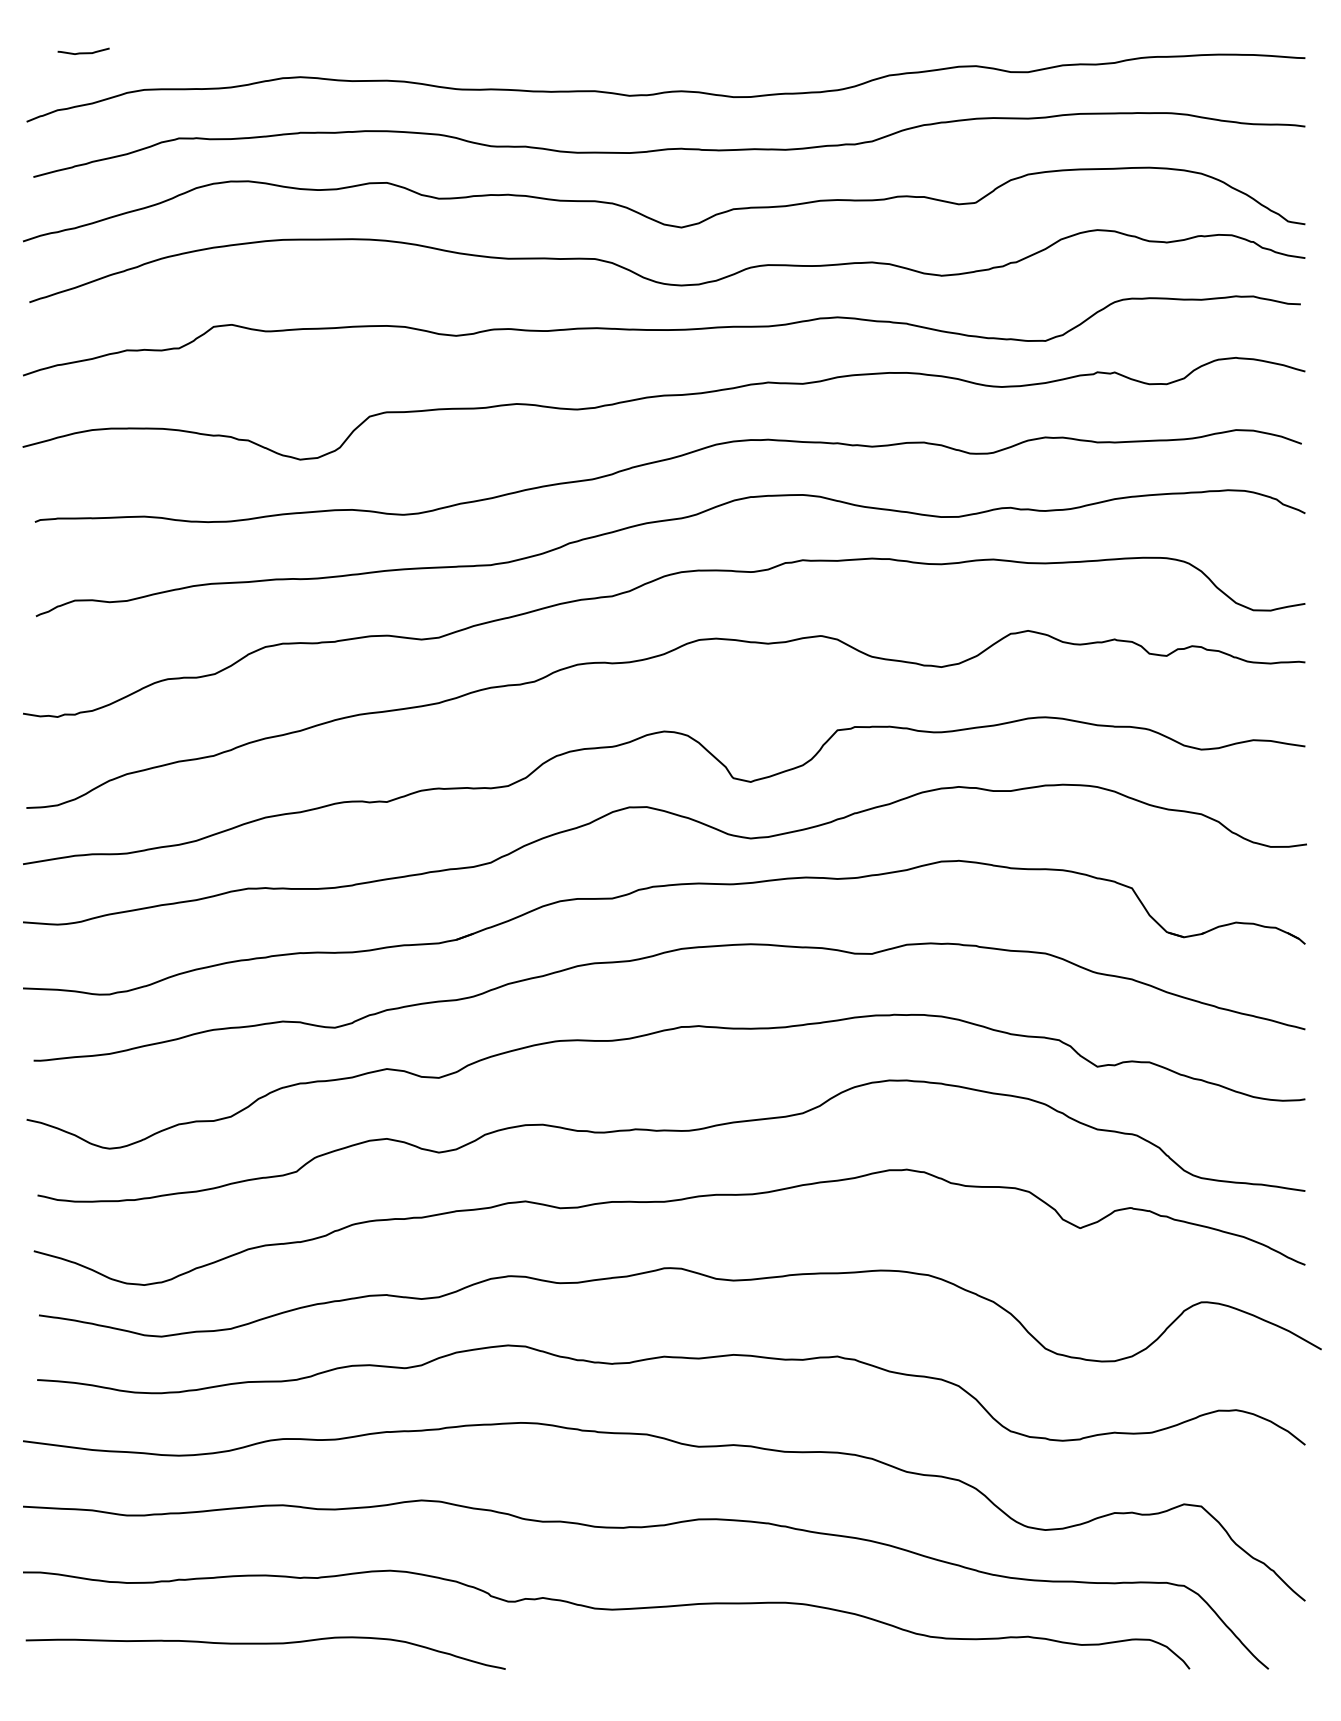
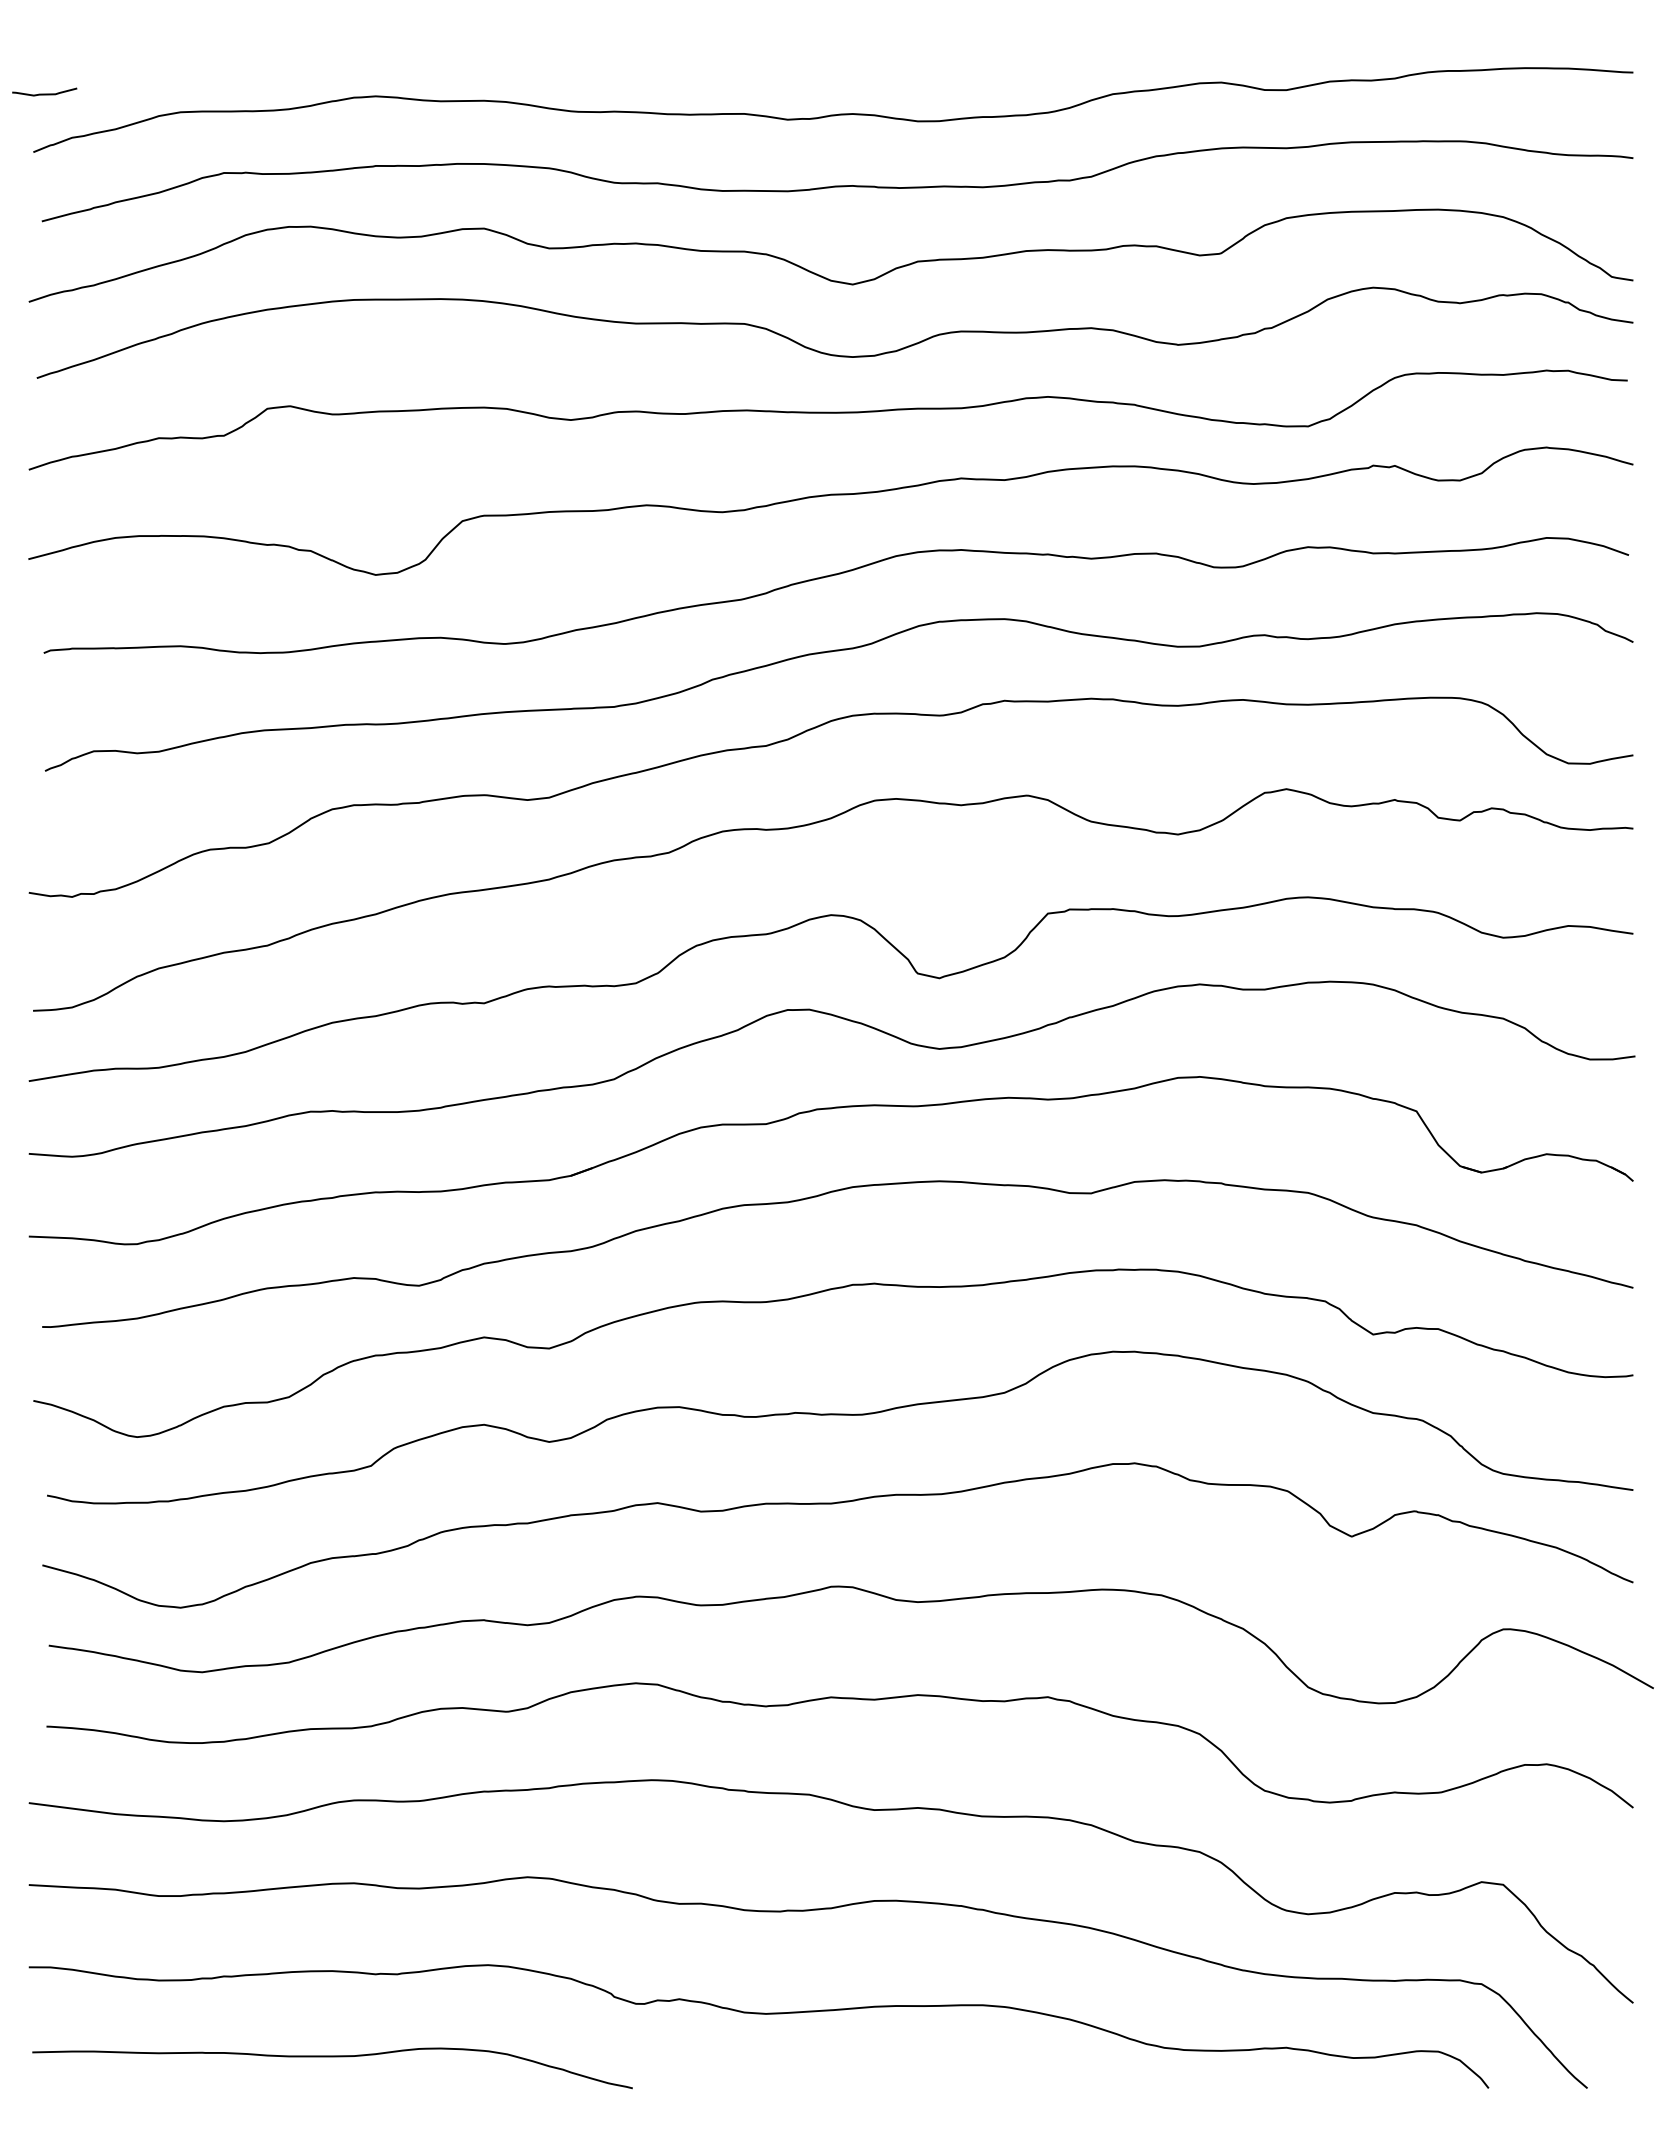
curve: (83, 52) -> (44, 93), moved

